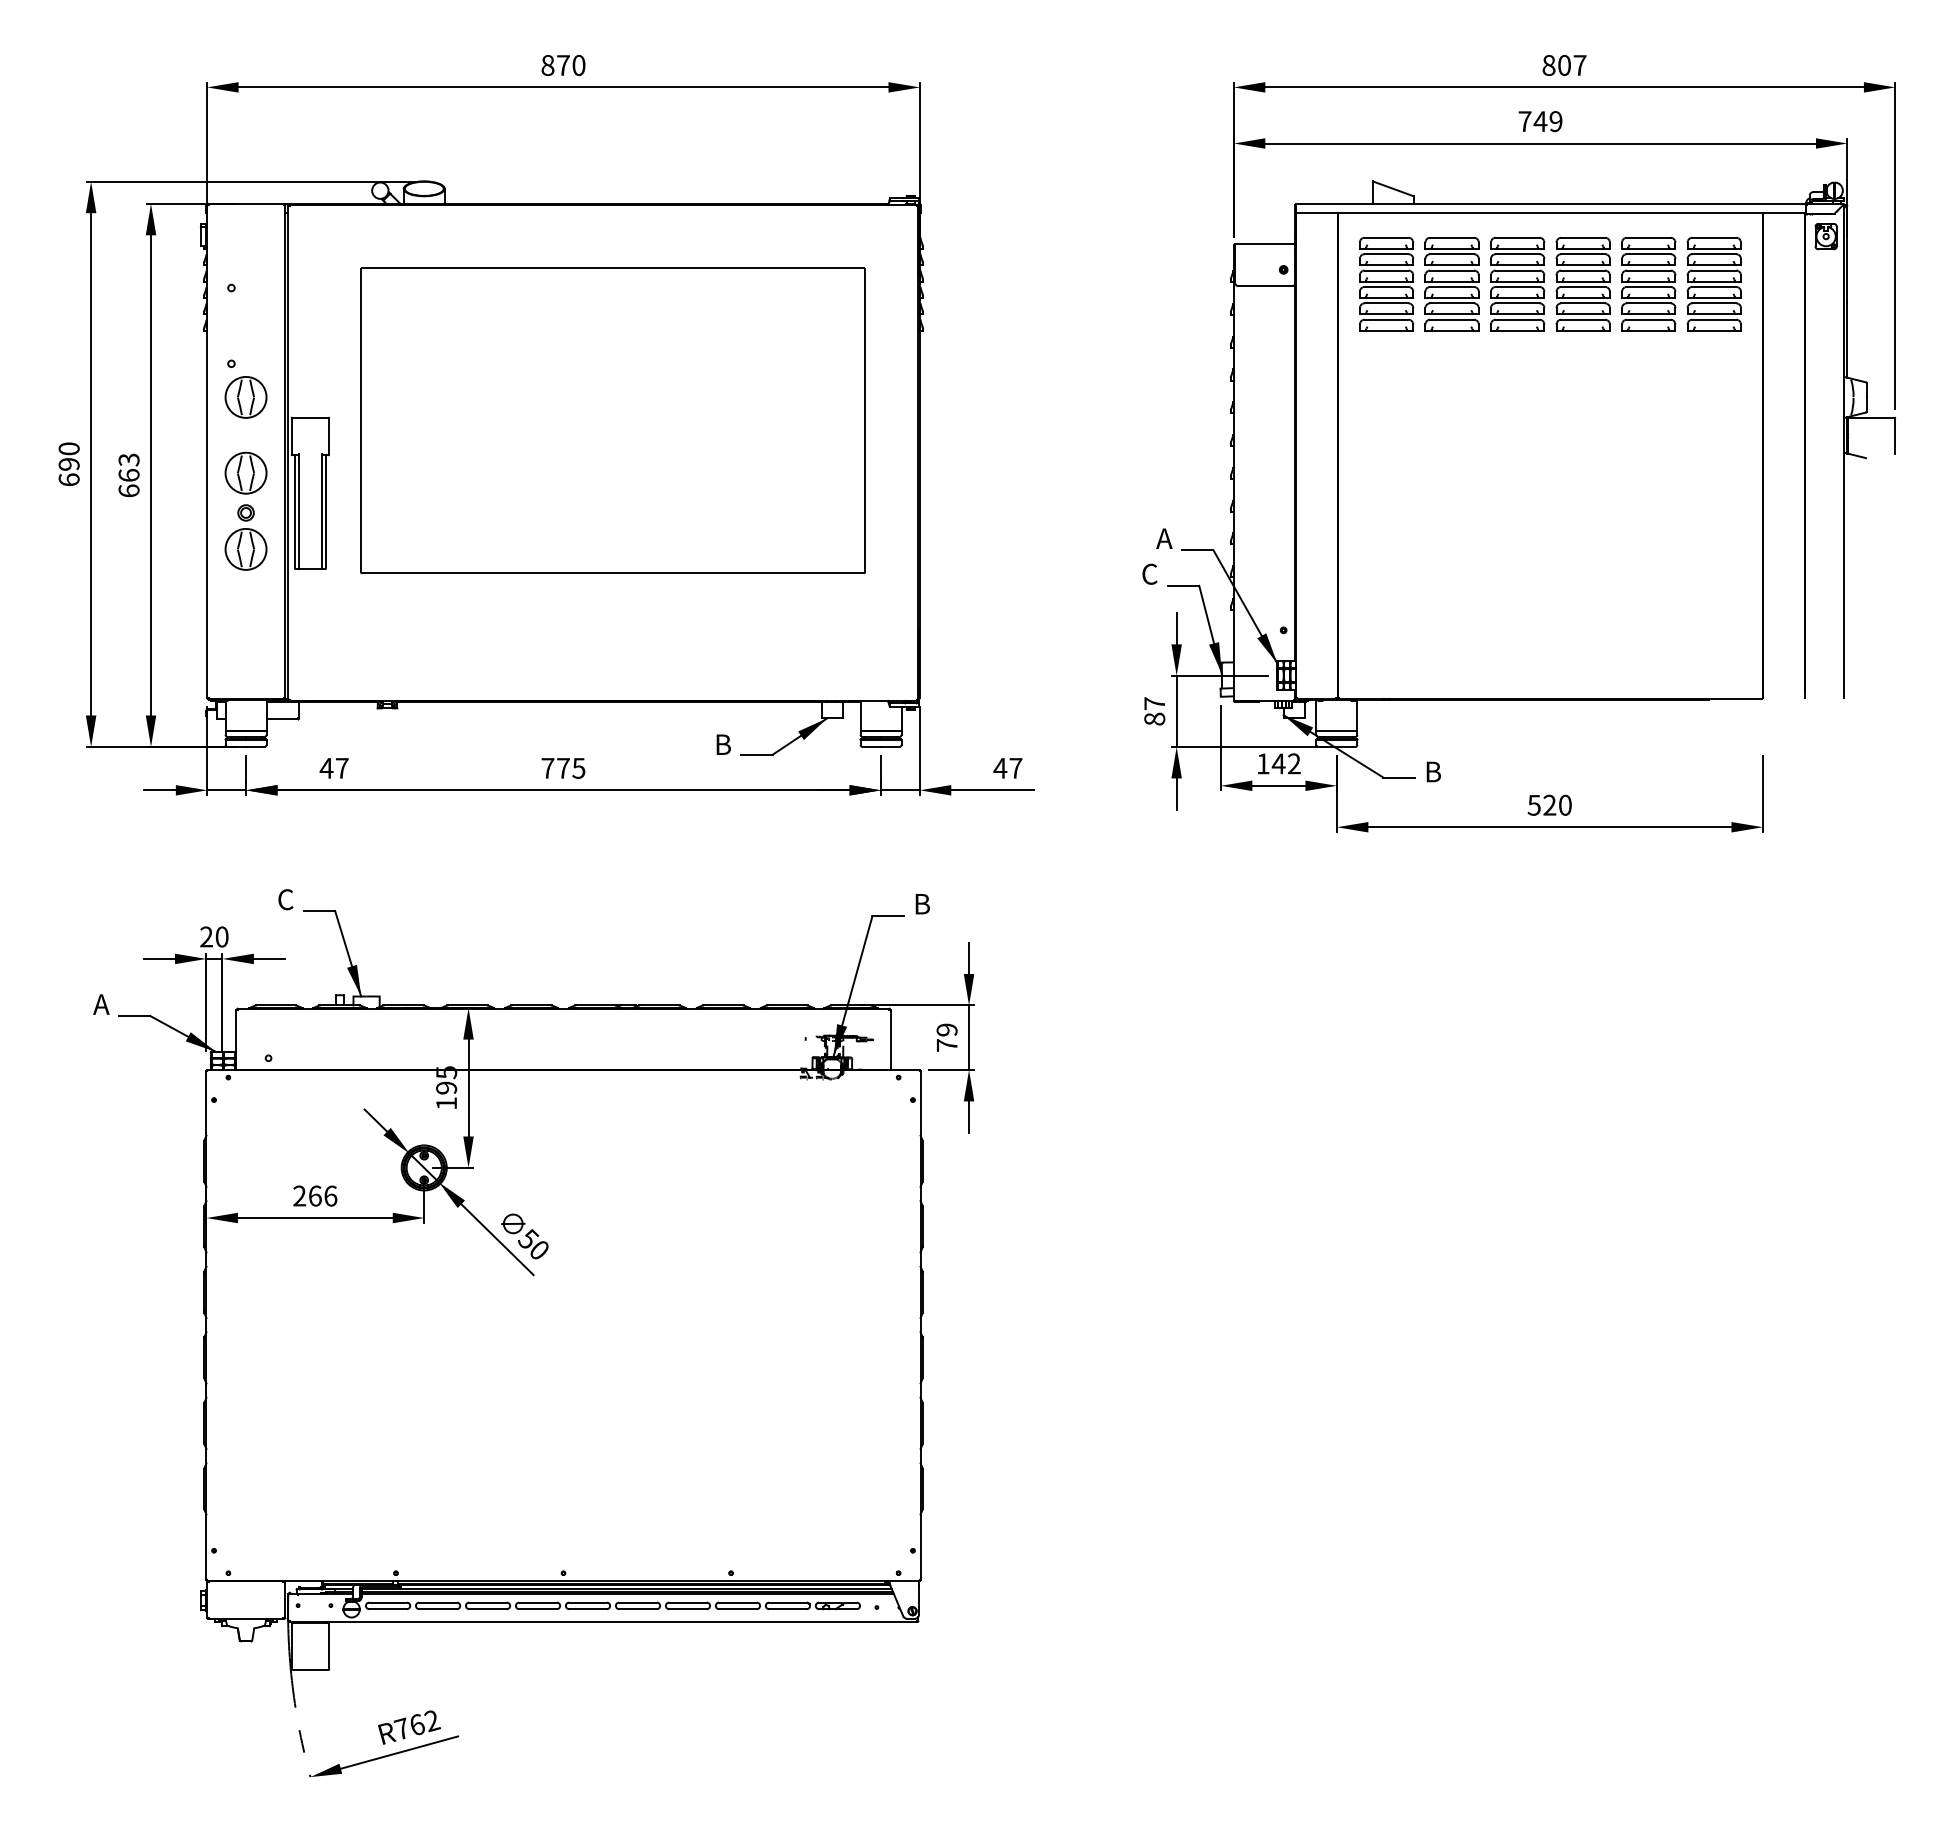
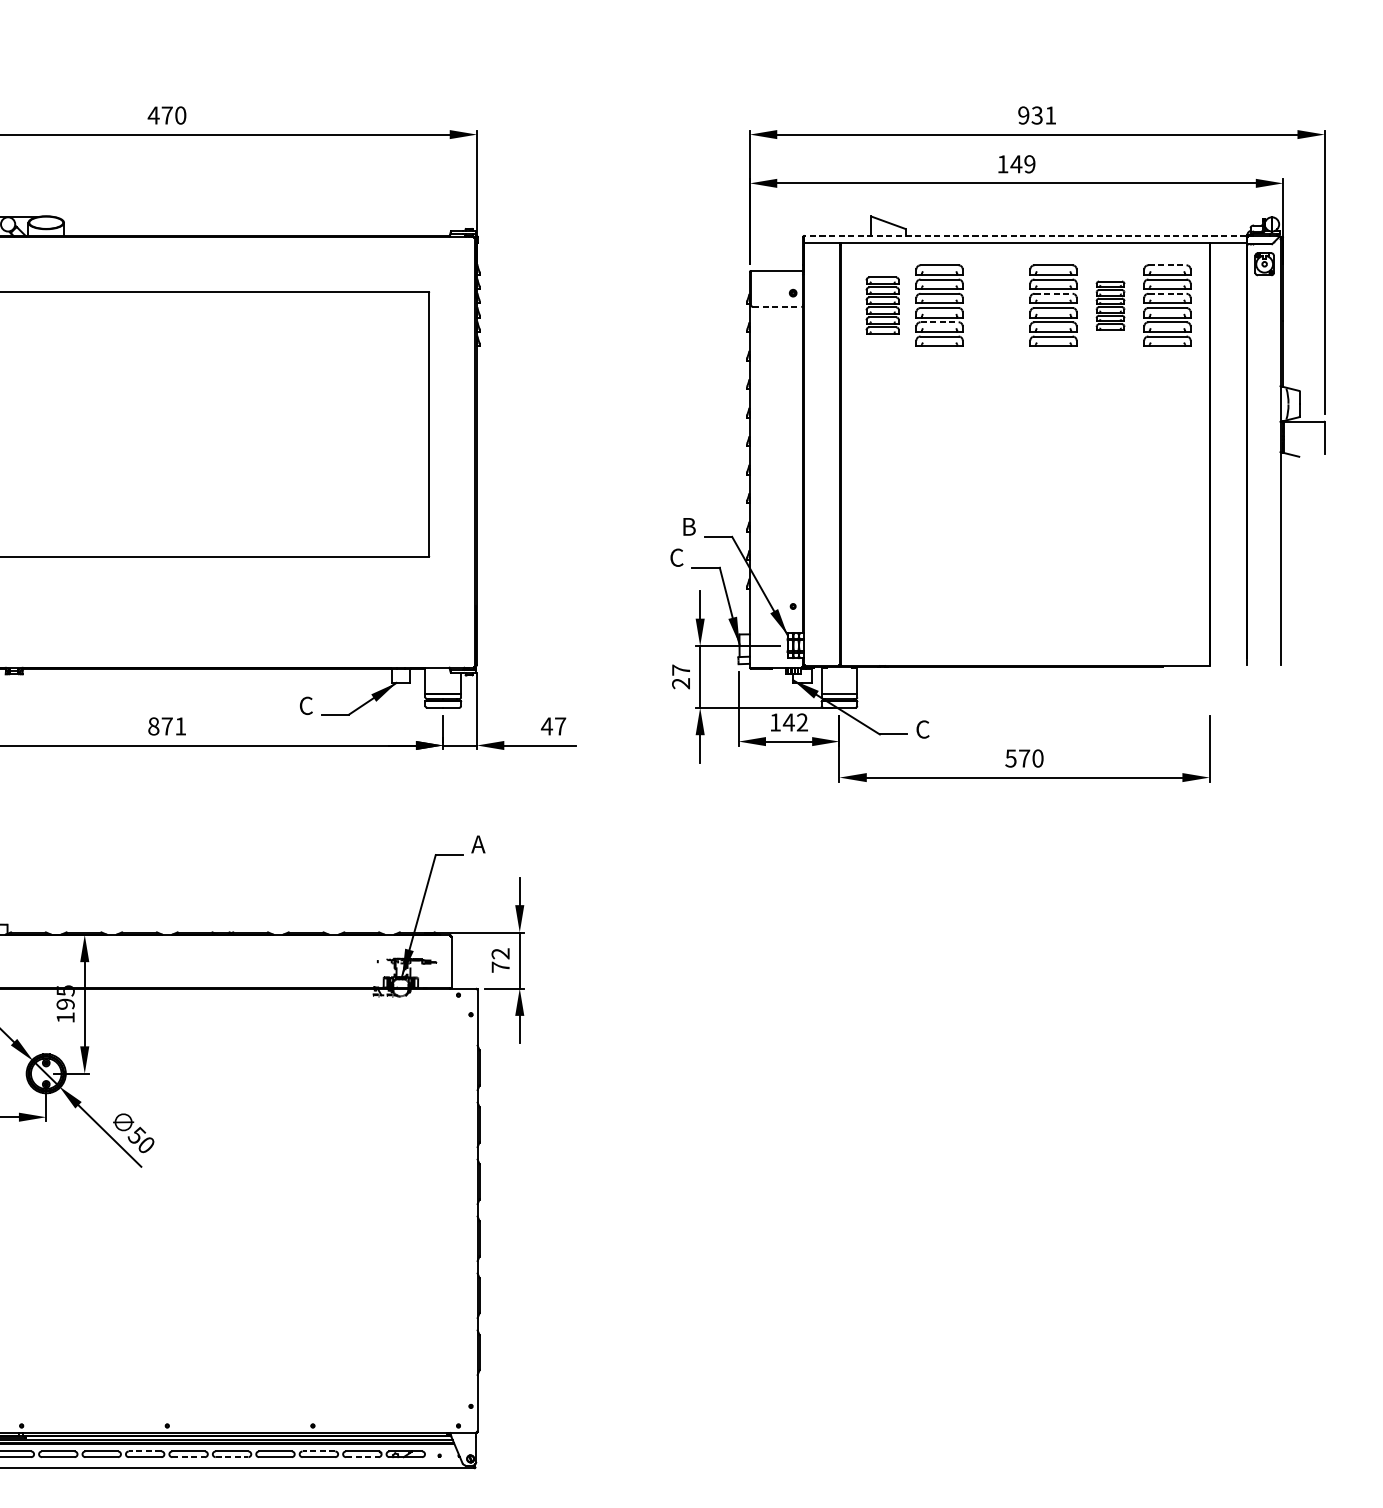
text: (547, 65) -> (153, 115), 870 -> 470
text: (1564, 65) -> (1037, 115), 807 -> 931
text: (1524, 121) -> (1002, 164), 749 -> 149
line: (1550, 203) -> (1025, 235), solid -> dashed
line: (1714, 237) -> (1167, 265), solid -> dashed
line: (1583, 270) -> (1053, 293), solid -> dashed
line: (1714, 270) -> (1167, 293), solid -> dashed
part: (1386, 284) -> (882, 305), size x0.7
part: (1517, 284) -> (996, 305), removed
part: (1648, 284) -> (1110, 305), size x0.6
line: (1265, 285) -> (777, 306), solid -> dashed
line: (1452, 303) -> (939, 322), solid -> dashed
text: (1164, 538) -> (689, 526), A -> B
text: (1154, 718) -> (680, 683), 87 -> 27
text: (723, 744) -> (306, 705), B -> C
text: (563, 767) -> (167, 725), 775 -> 871
text: (1432, 771) -> (922, 729), B -> C
text: (1549, 804) -> (1024, 757), 520 -> 570
text: (921, 904) -> (478, 844), B -> A
text: (947, 1029) -> (501, 953), 79 -> 72
line: (538, 1602) -> (145, 1451), solid -> dashed
line: (737, 1602) -> (318, 1451), solid -> dashed
line: (588, 1609) -> (189, 1457), solid -> dashed
line: (638, 1609) -> (232, 1457), solid -> dashed
line: (787, 1609) -> (361, 1457), solid -> dashed

